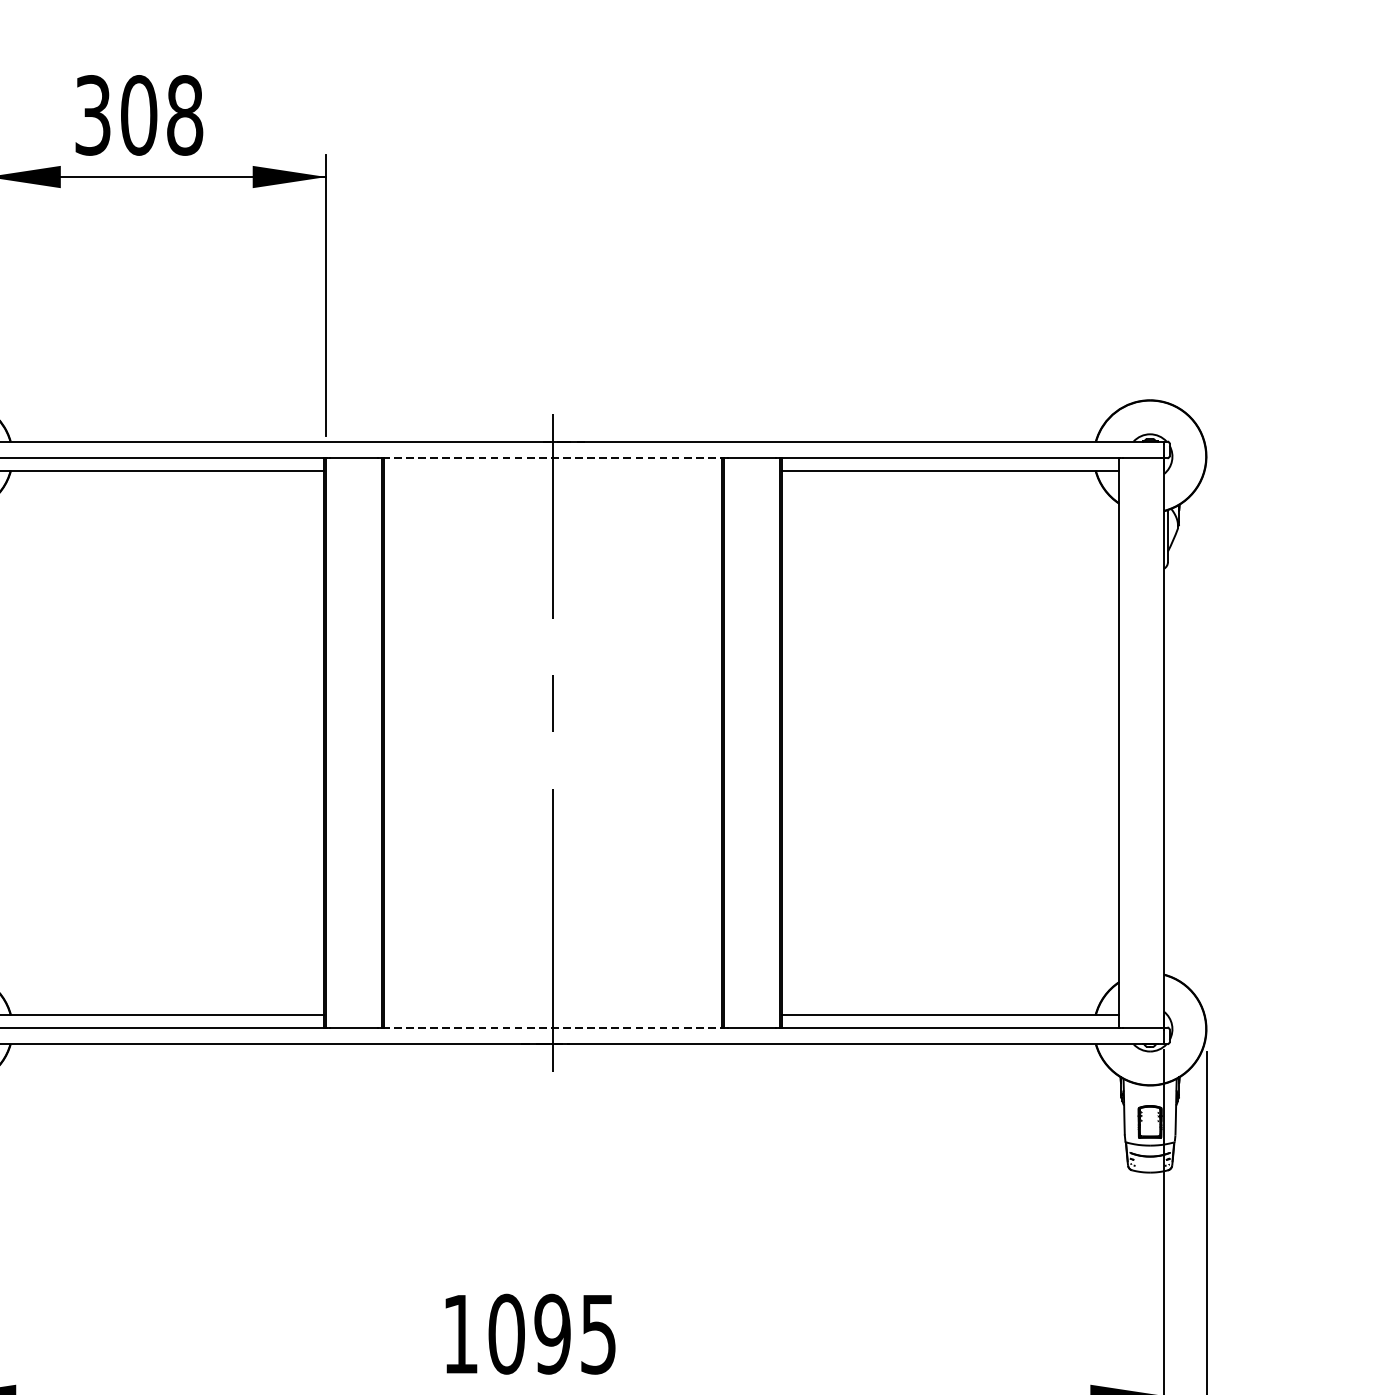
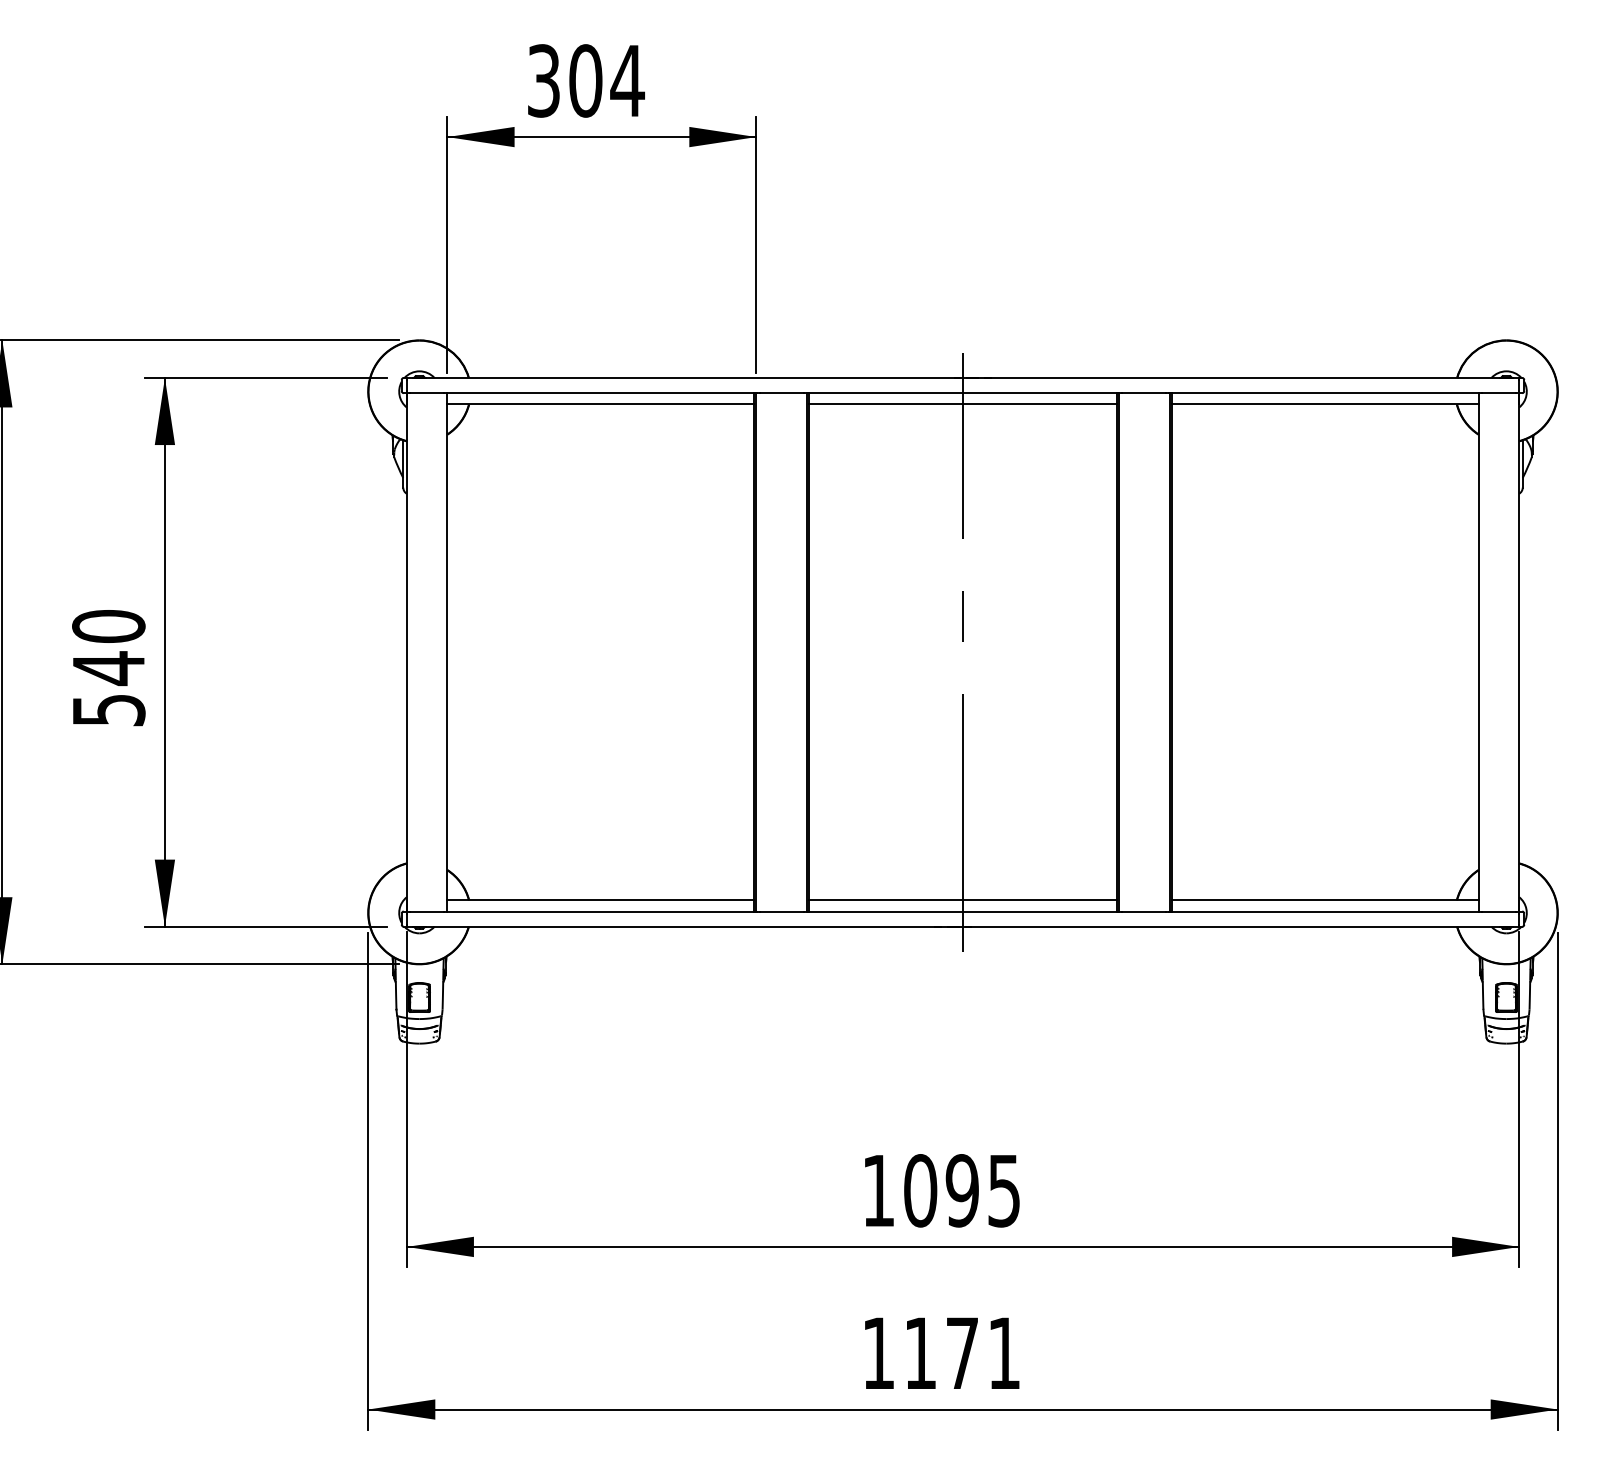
text: (184, 114) -> (627, 80), 308 -> 304
line: (553, 458) -> (963, 393), dashed -> solid
line: (552, 470) -> (962, 404), added
line: (552, 1015) -> (962, 900), added
line: (553, 1027) -> (963, 911), dashed -> solid

